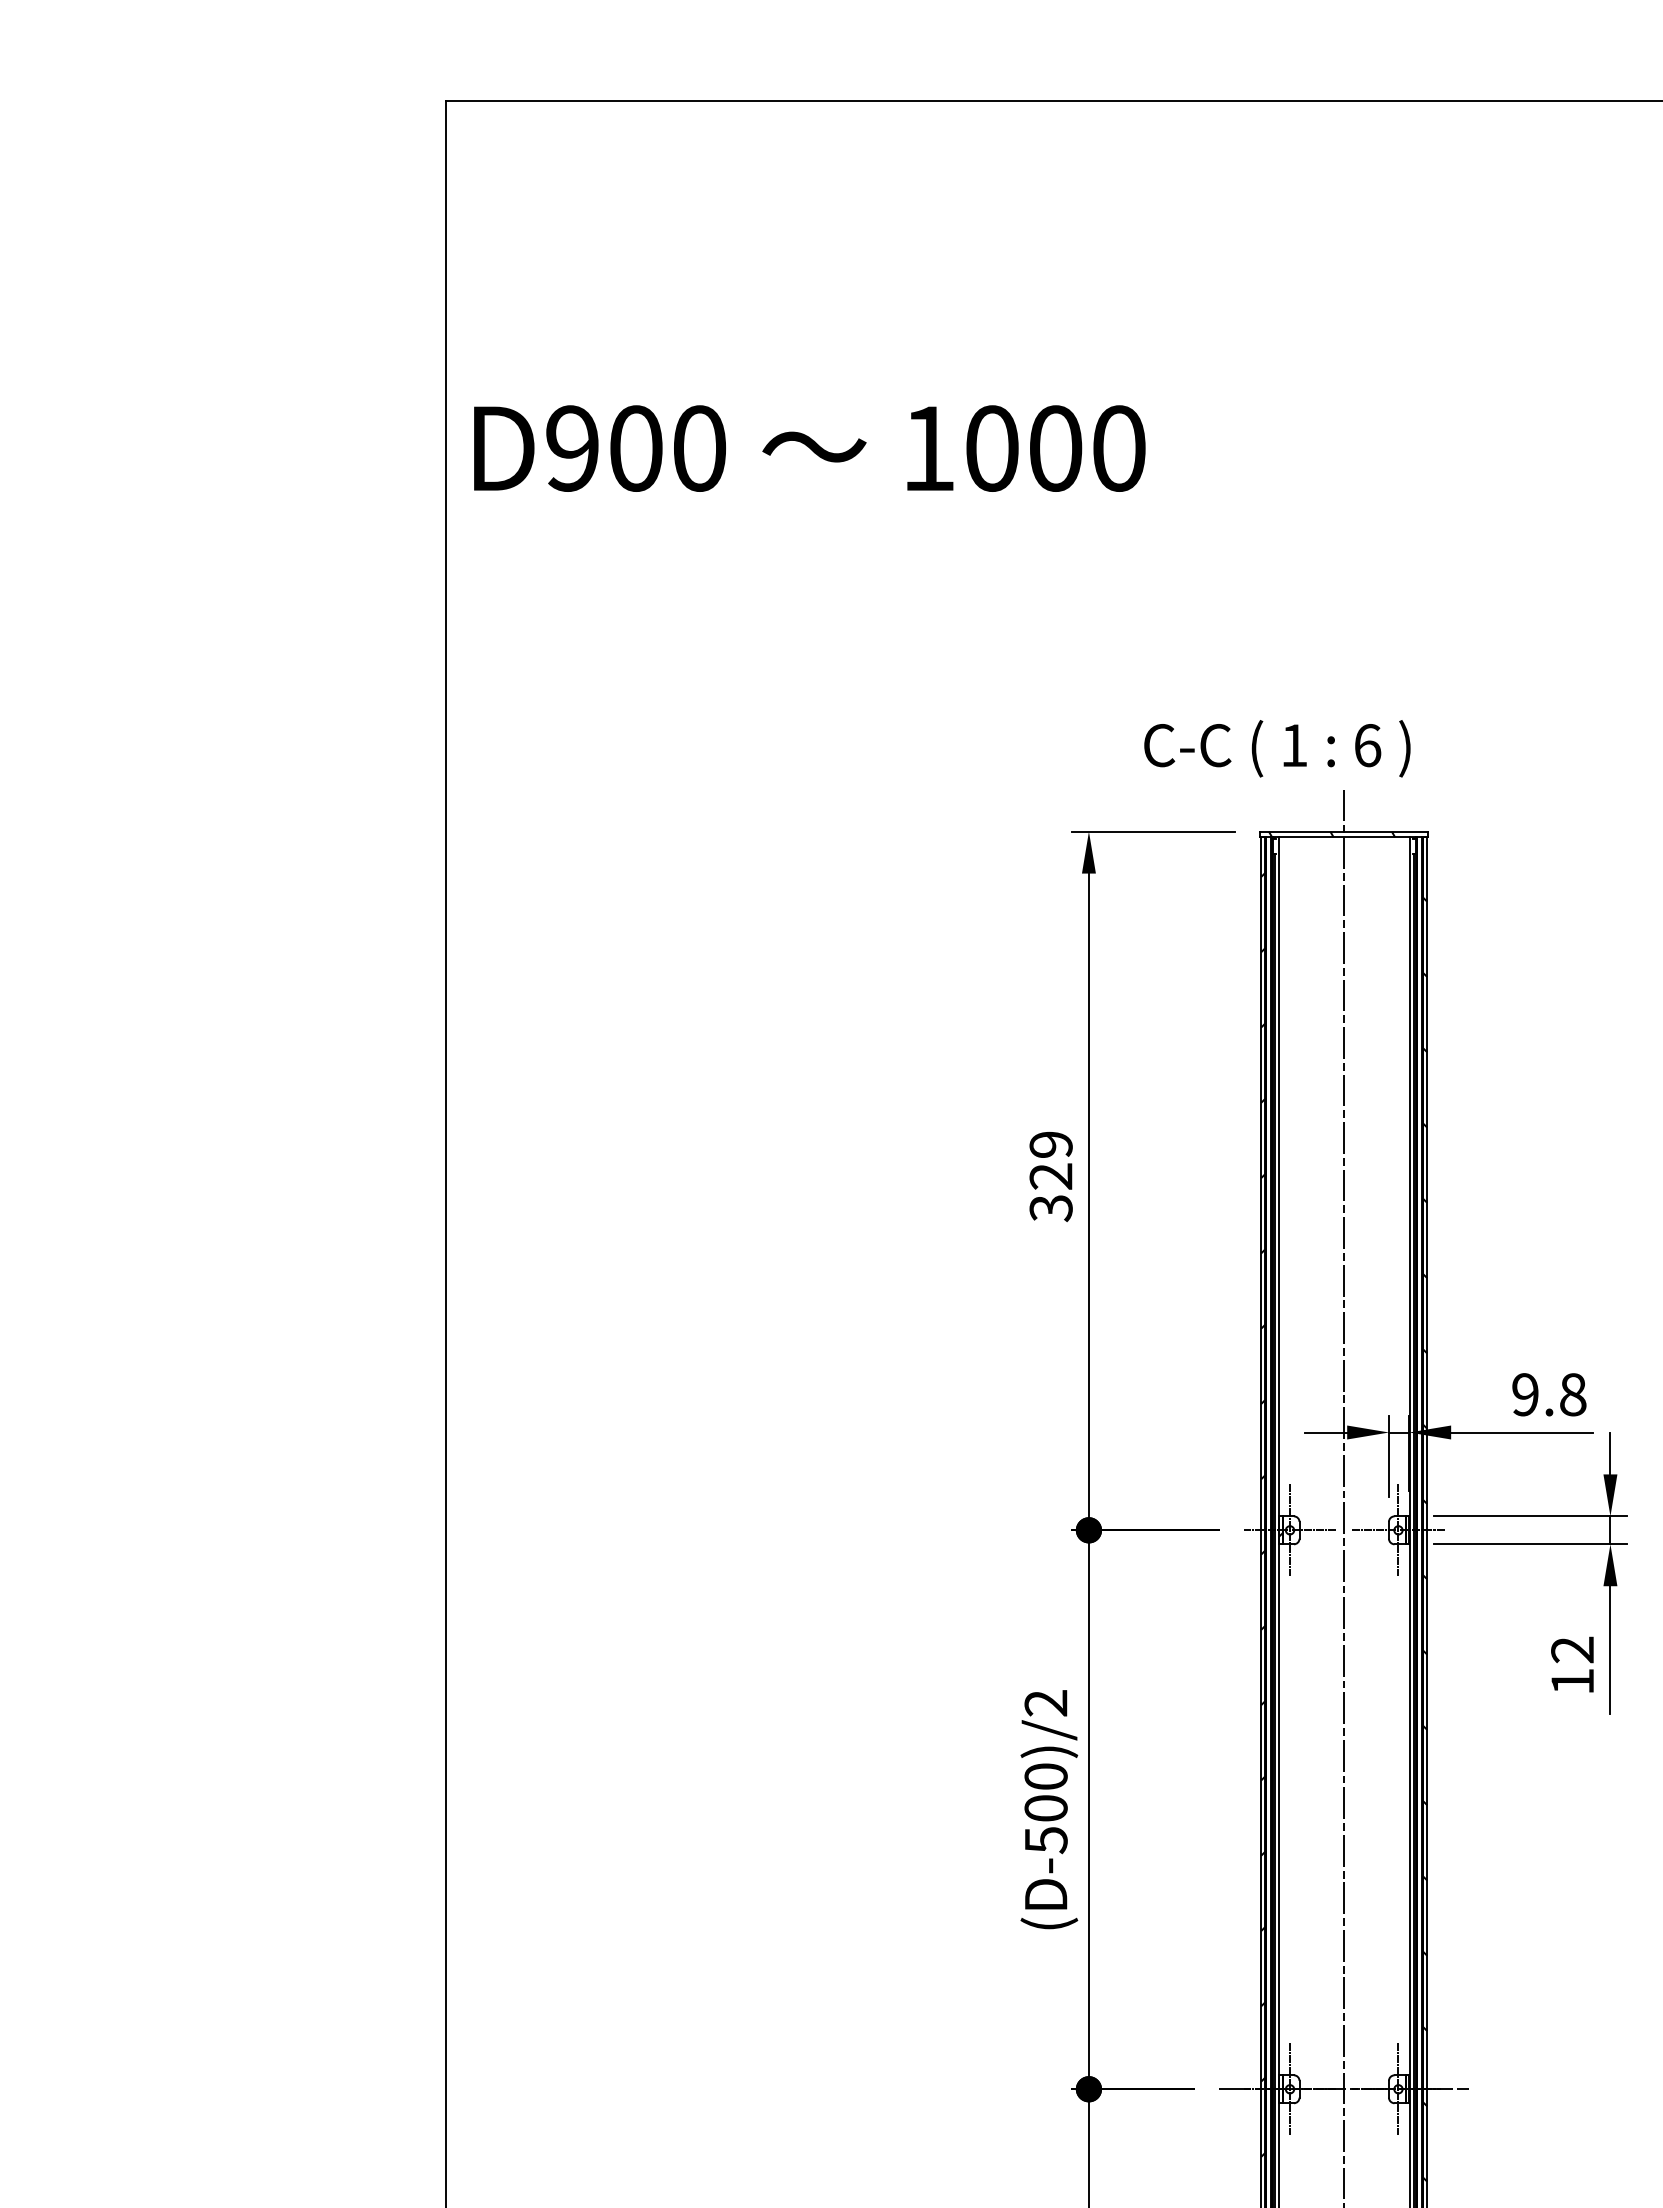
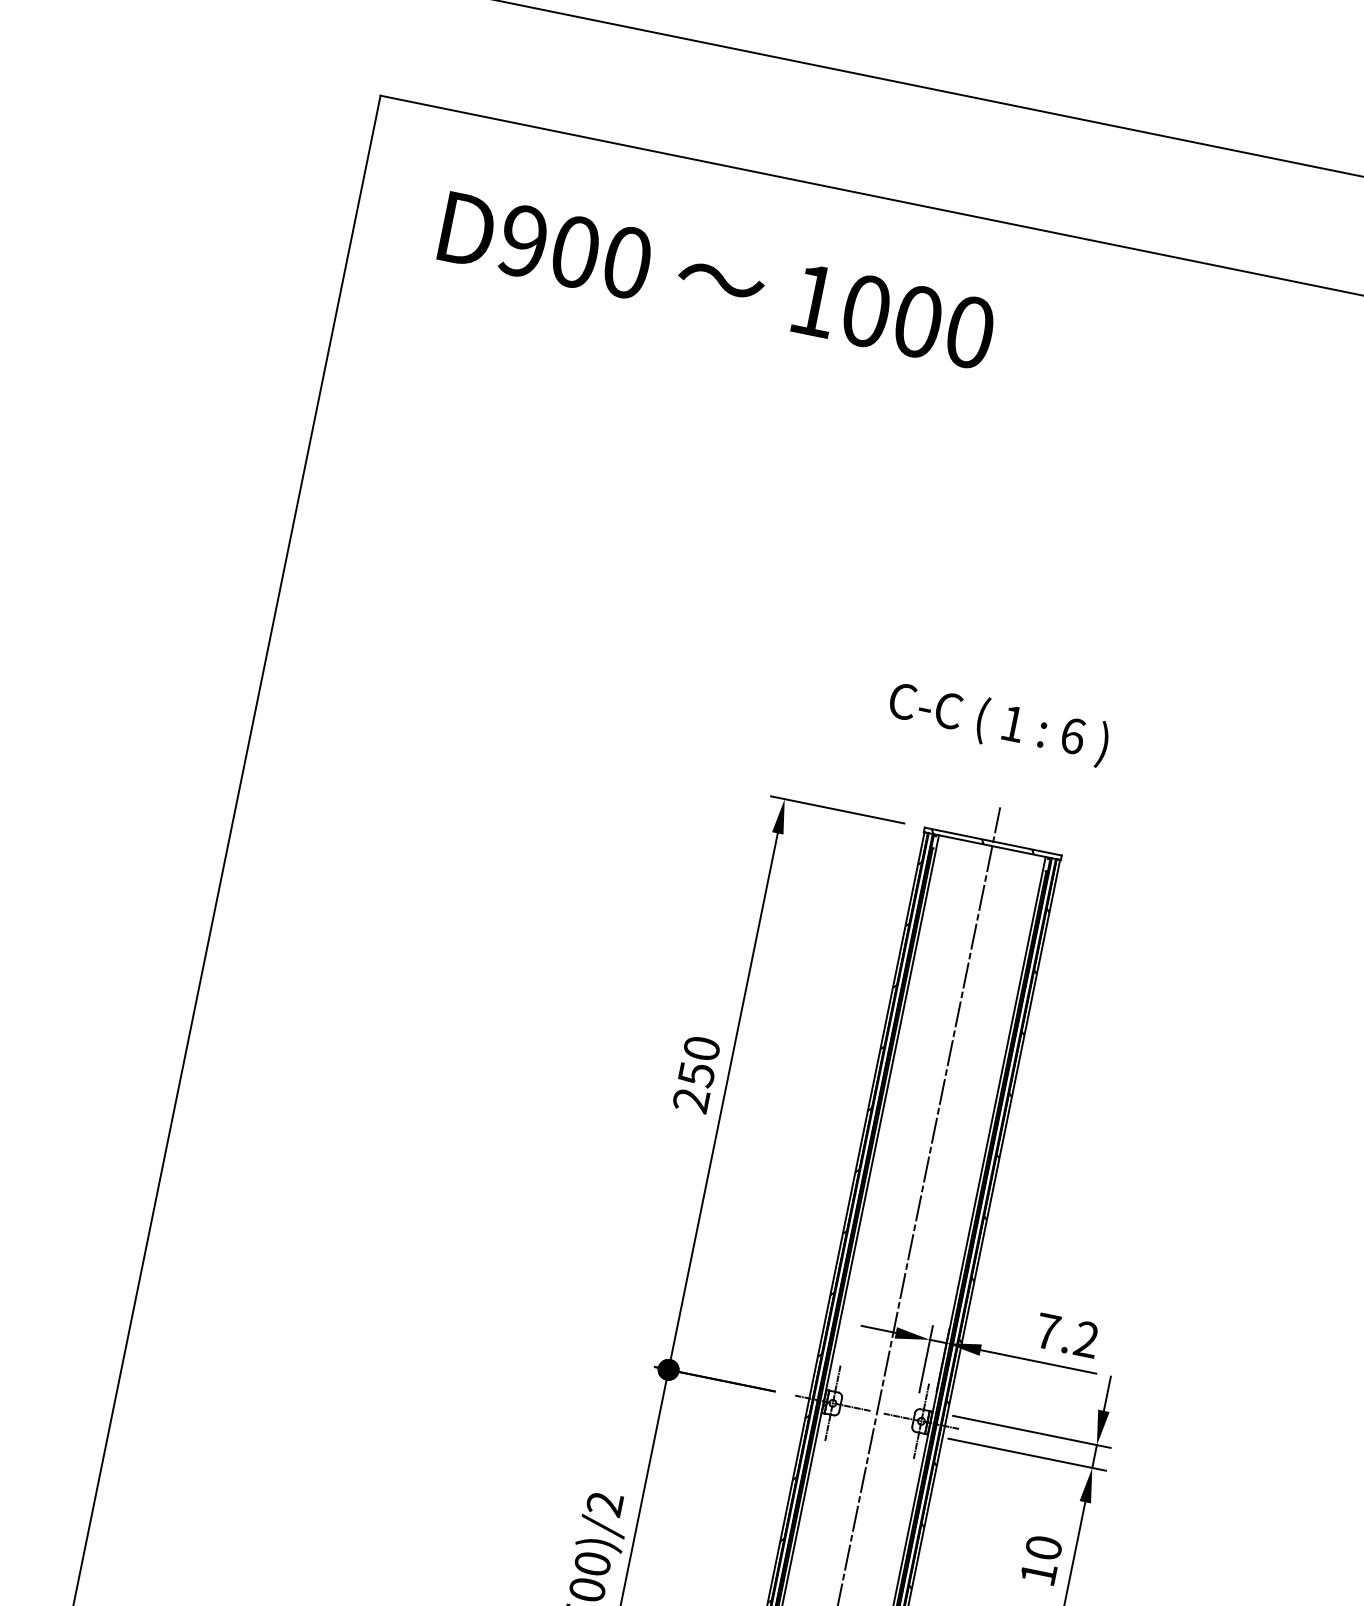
text: (809, 448) -> (717, 280), moved
text: (1277, 748) -> (998, 723), moved
text: (1050, 1176) -> (696, 1074), 329 -> 250
text: (1549, 1394) -> (1067, 1335), 9.8 -> 7.2
text: (1572, 1649) -> (1043, 1547), 12 -> 10

